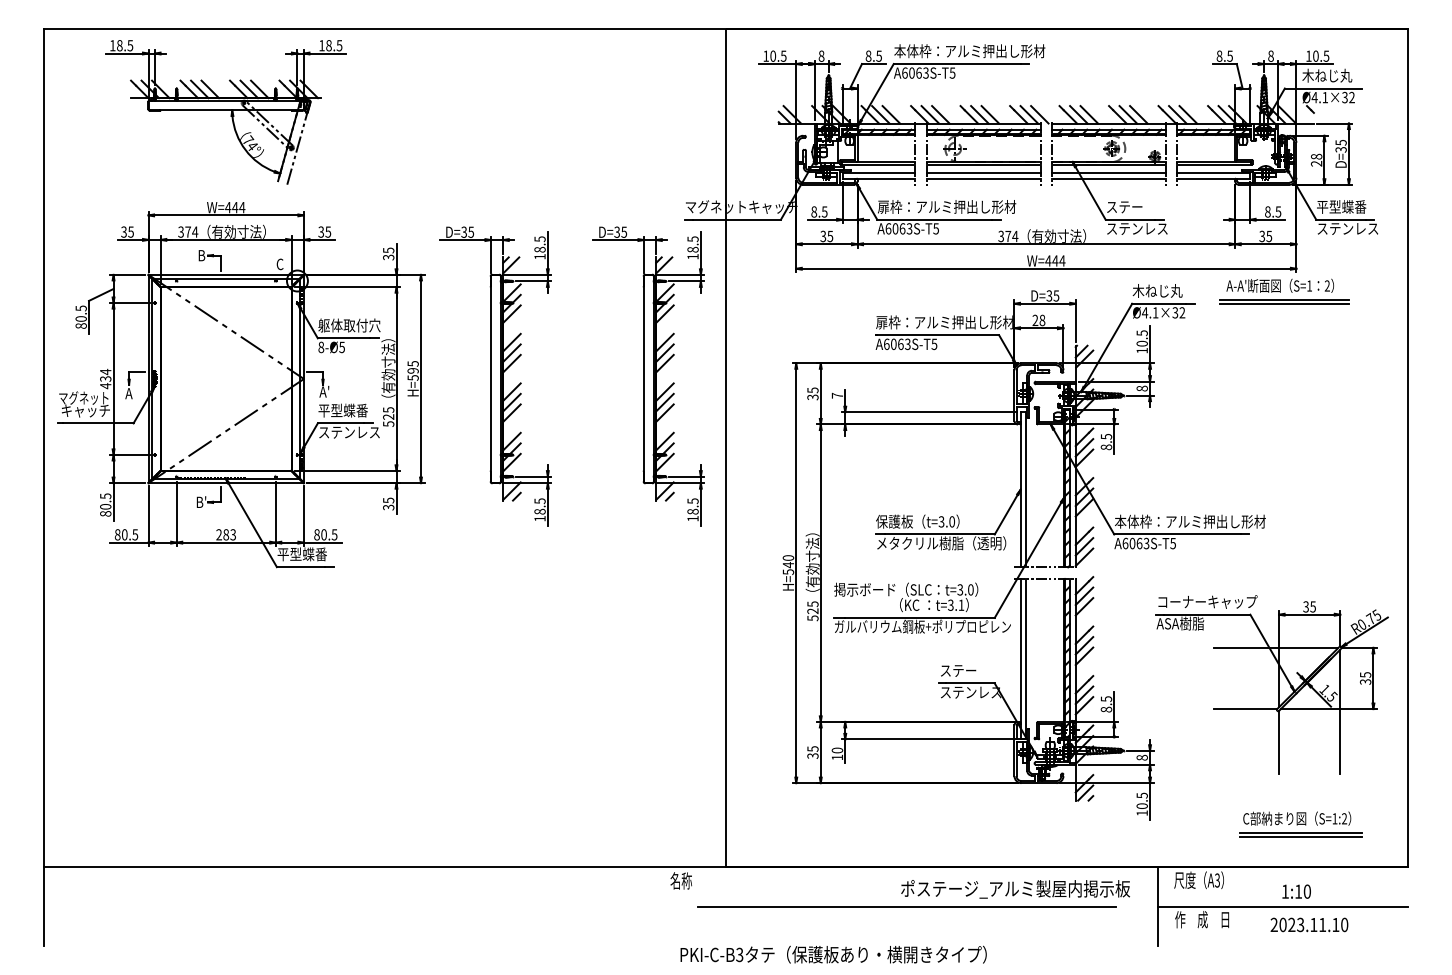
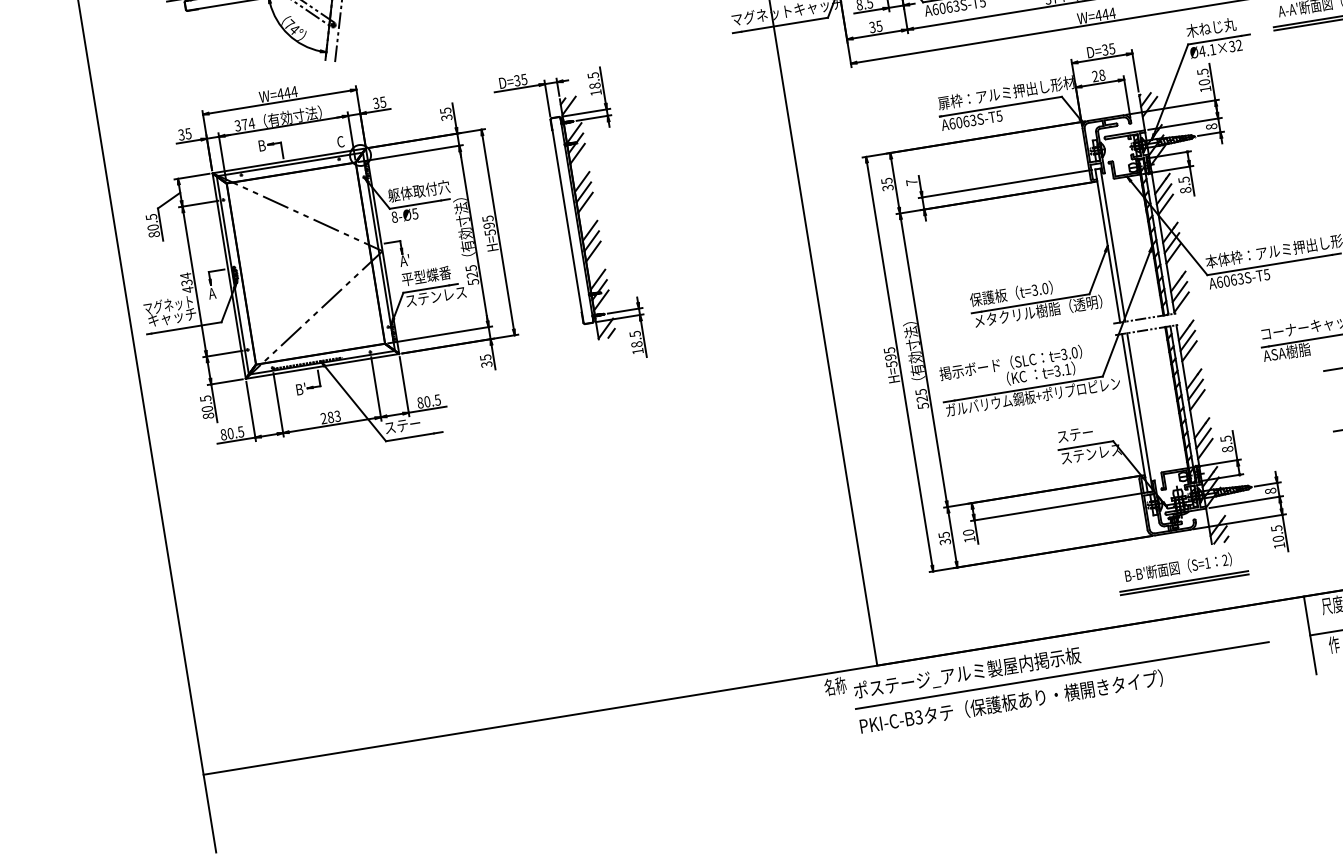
part: (648, 376) -> (722, 193), removed
text: (301, 554) -> (408, 424), 平型蝶番 -> ステー
text: (788, 561) -> (890, 353), H=540 -> H=595
part: (1042, 824) -> (1182, 572), added
text: (1015, 889) -> (967, 673), moved
text: (833, 954) -> (1011, 701), moved

